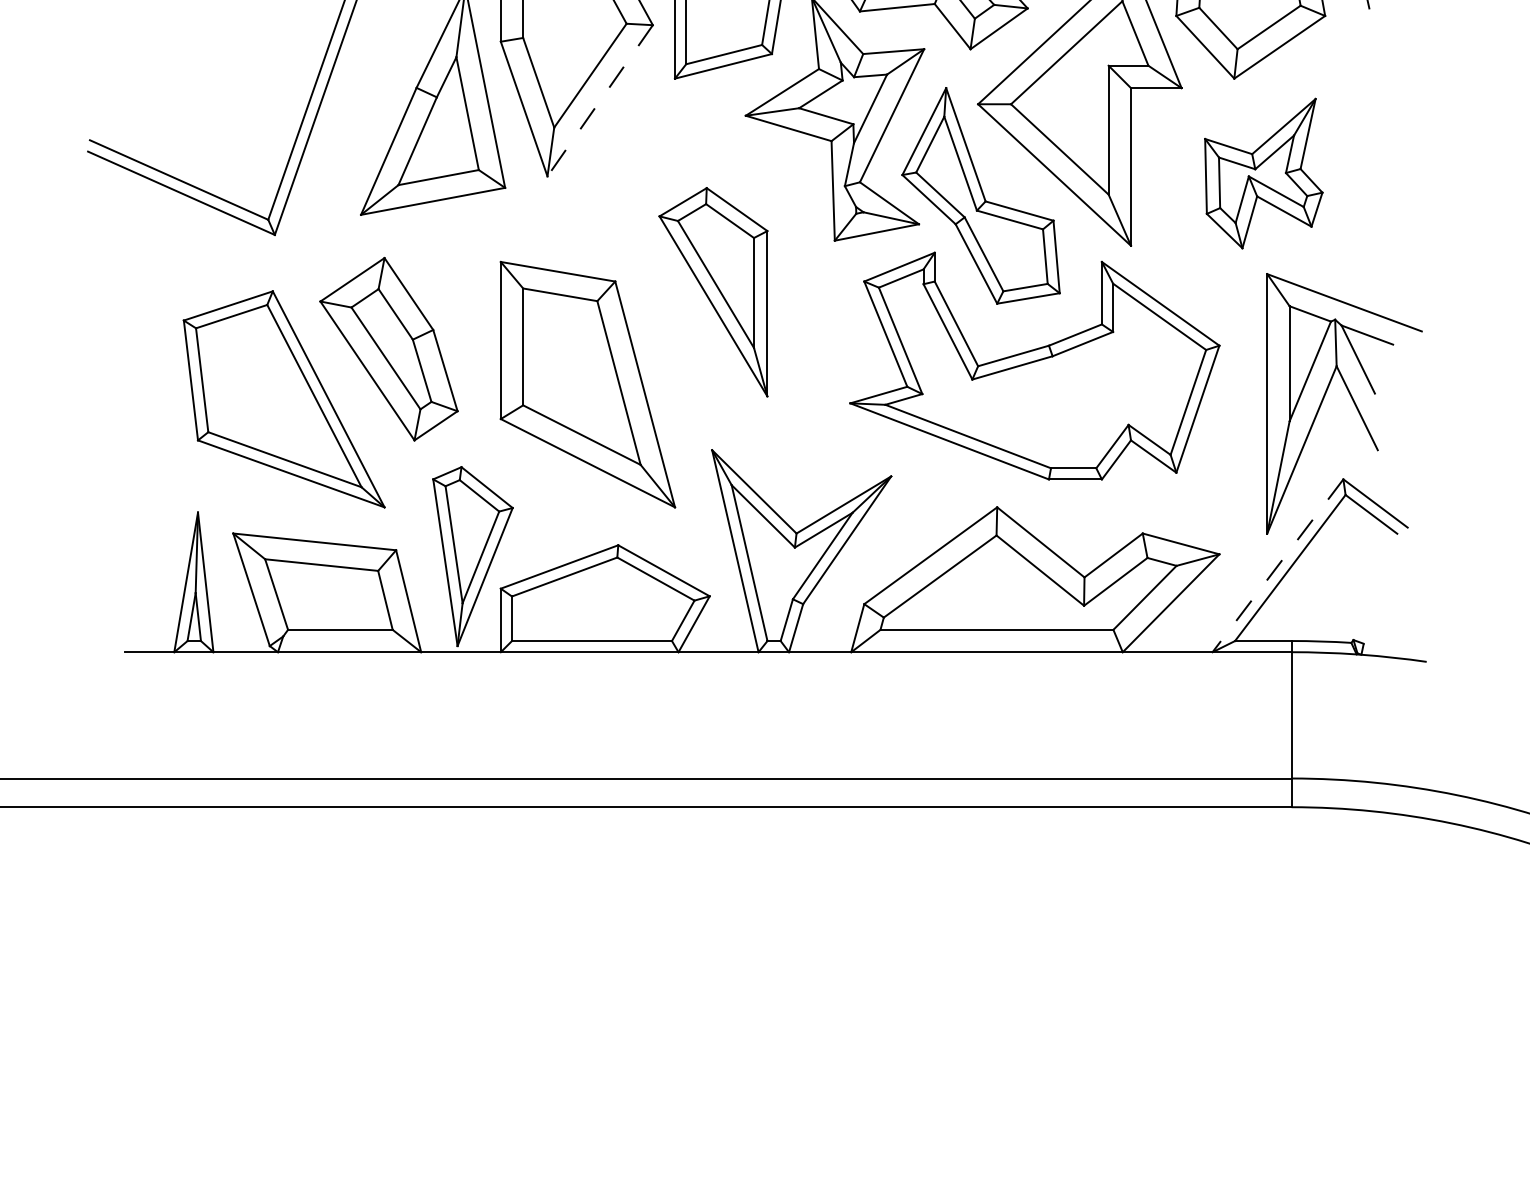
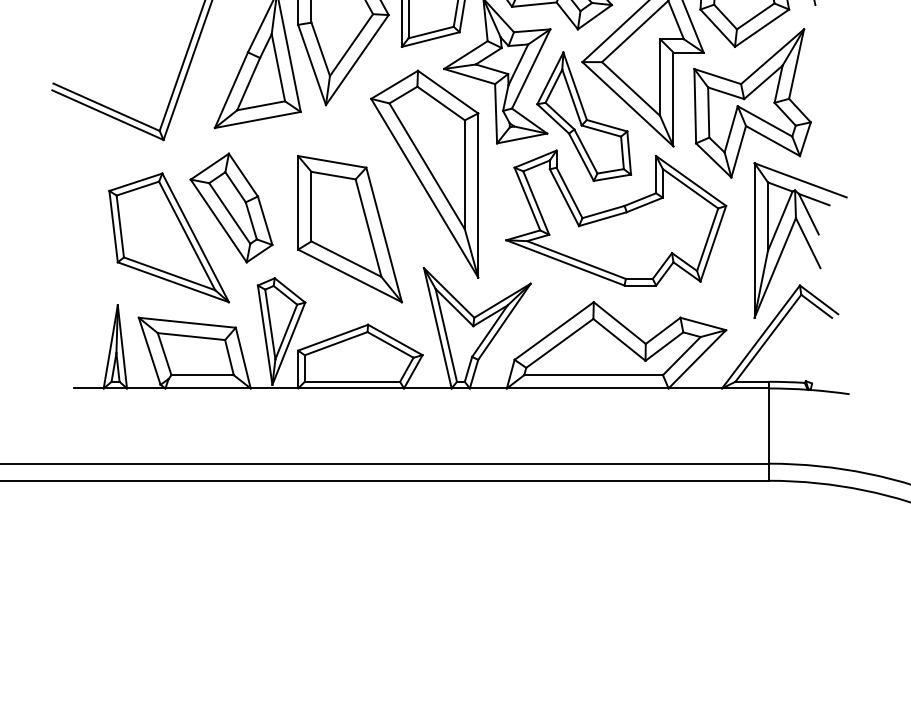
line: (600, 101) -> (357, 60), dashed -> solid
part: (1263, 173) -> (752, 103), size x1.67
part: (712, 291) -> (424, 173), size x1.67
line: (1278, 566) -> (761, 337), dashed -> solid

